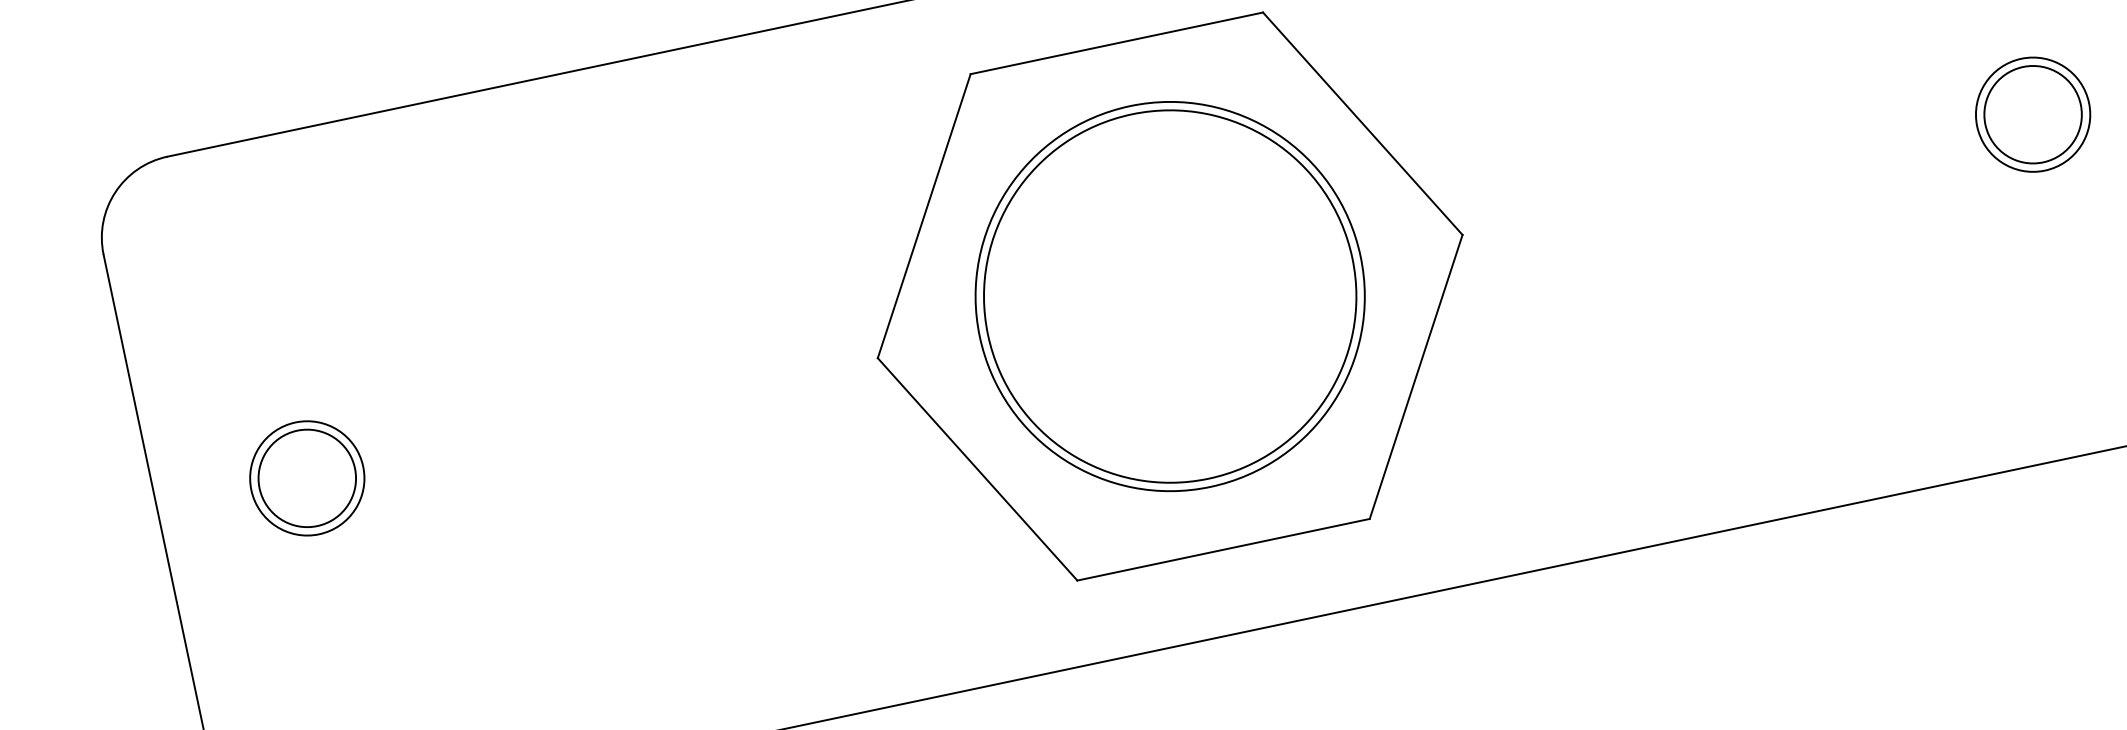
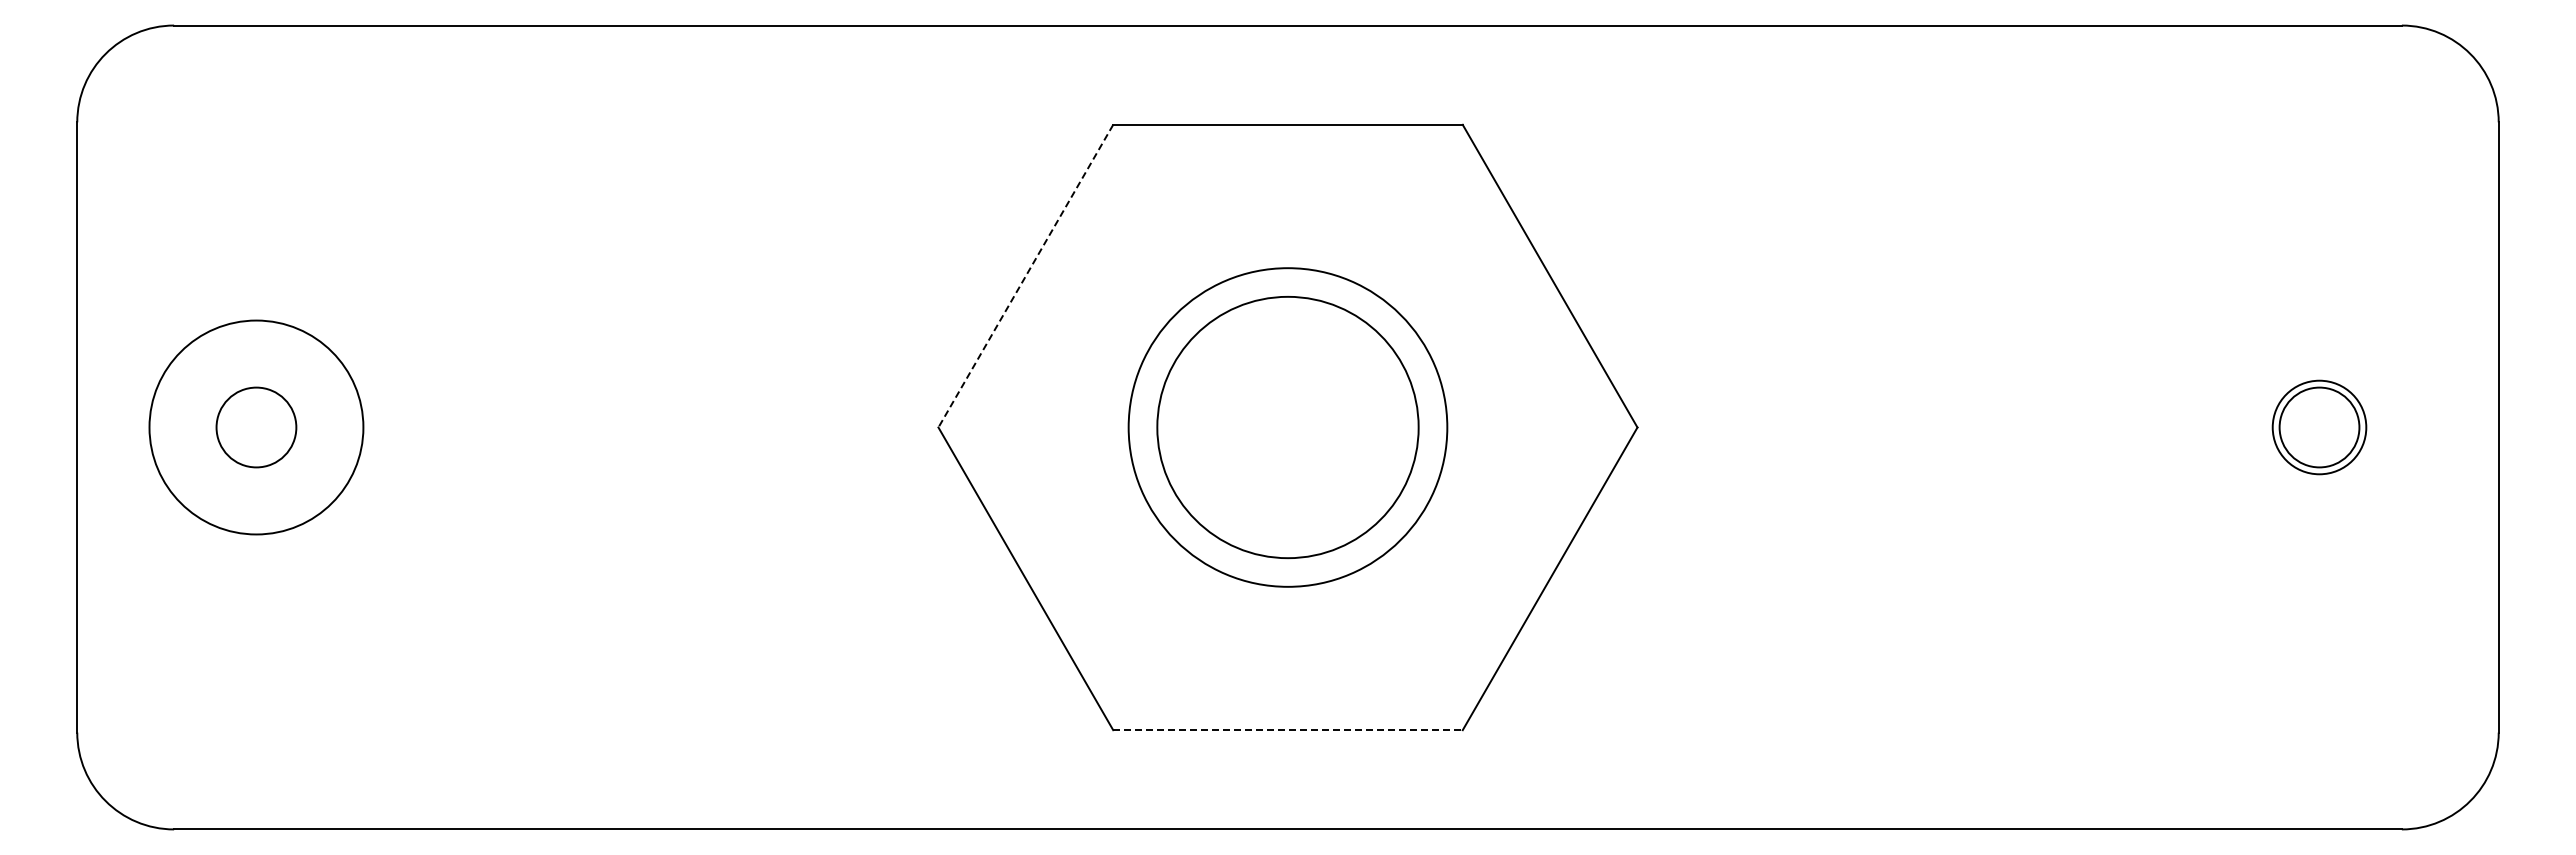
part: (2033, 114) -> (2319, 427), size x0.7
line: (924, 216) -> (1025, 276), solid -> dashed
circle: (1169, 296) -> (1287, 427), size x0.6
circle: (1169, 296) -> (1287, 427), size x0.7
circle: (307, 478) -> (256, 427), size x0.7
circle: (307, 478) -> (256, 427), size x1.6
line: (1224, 549) -> (1288, 730), solid -> dashed

